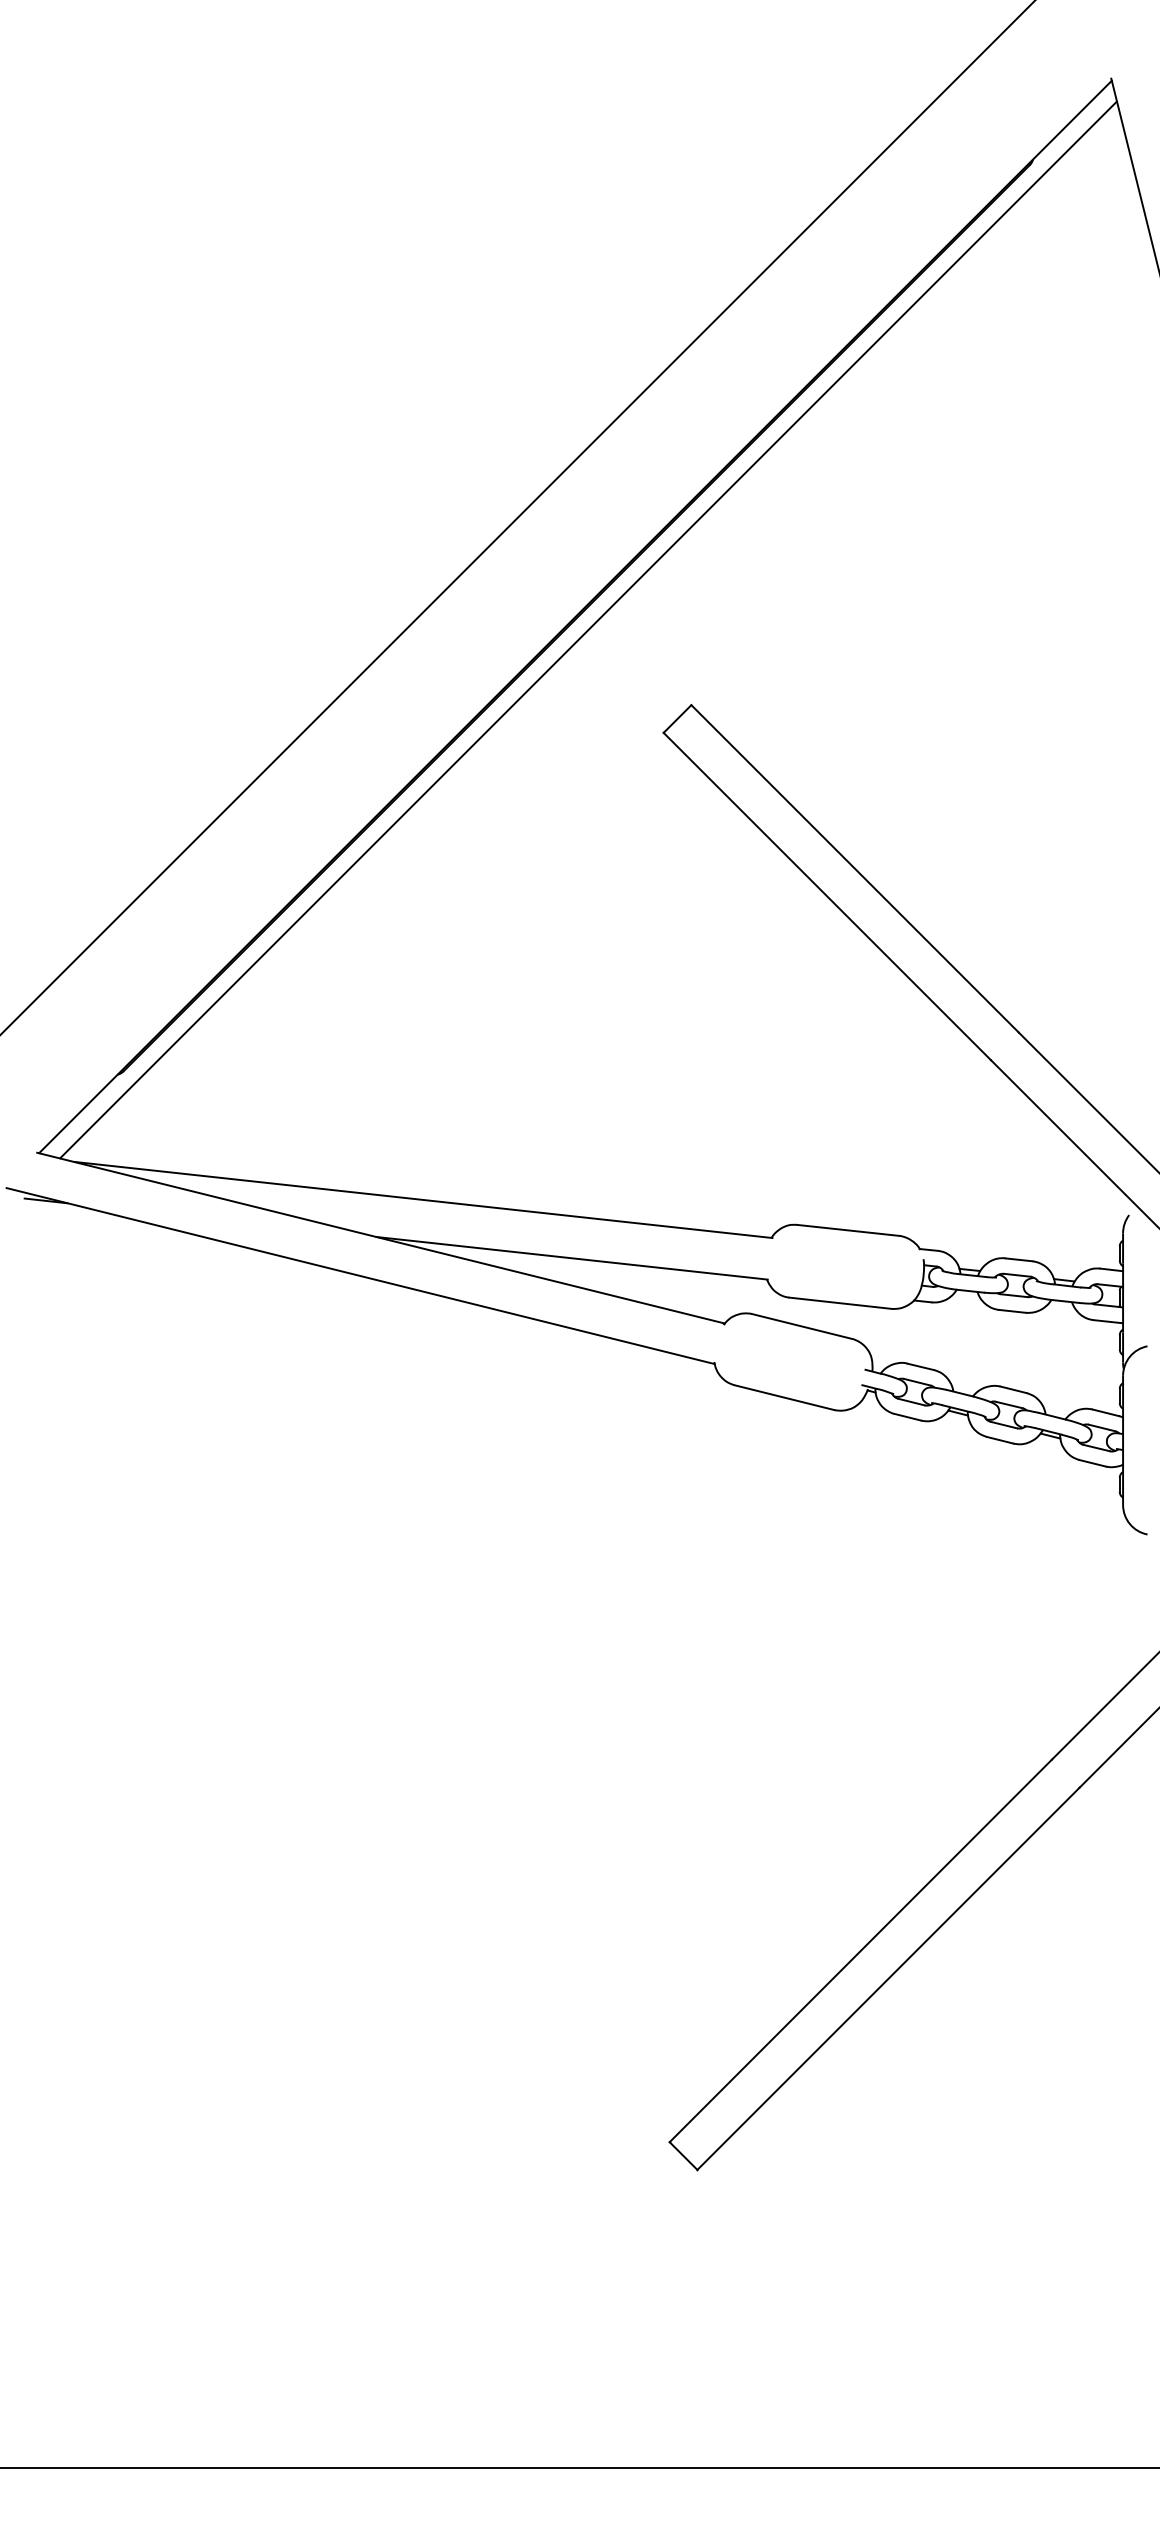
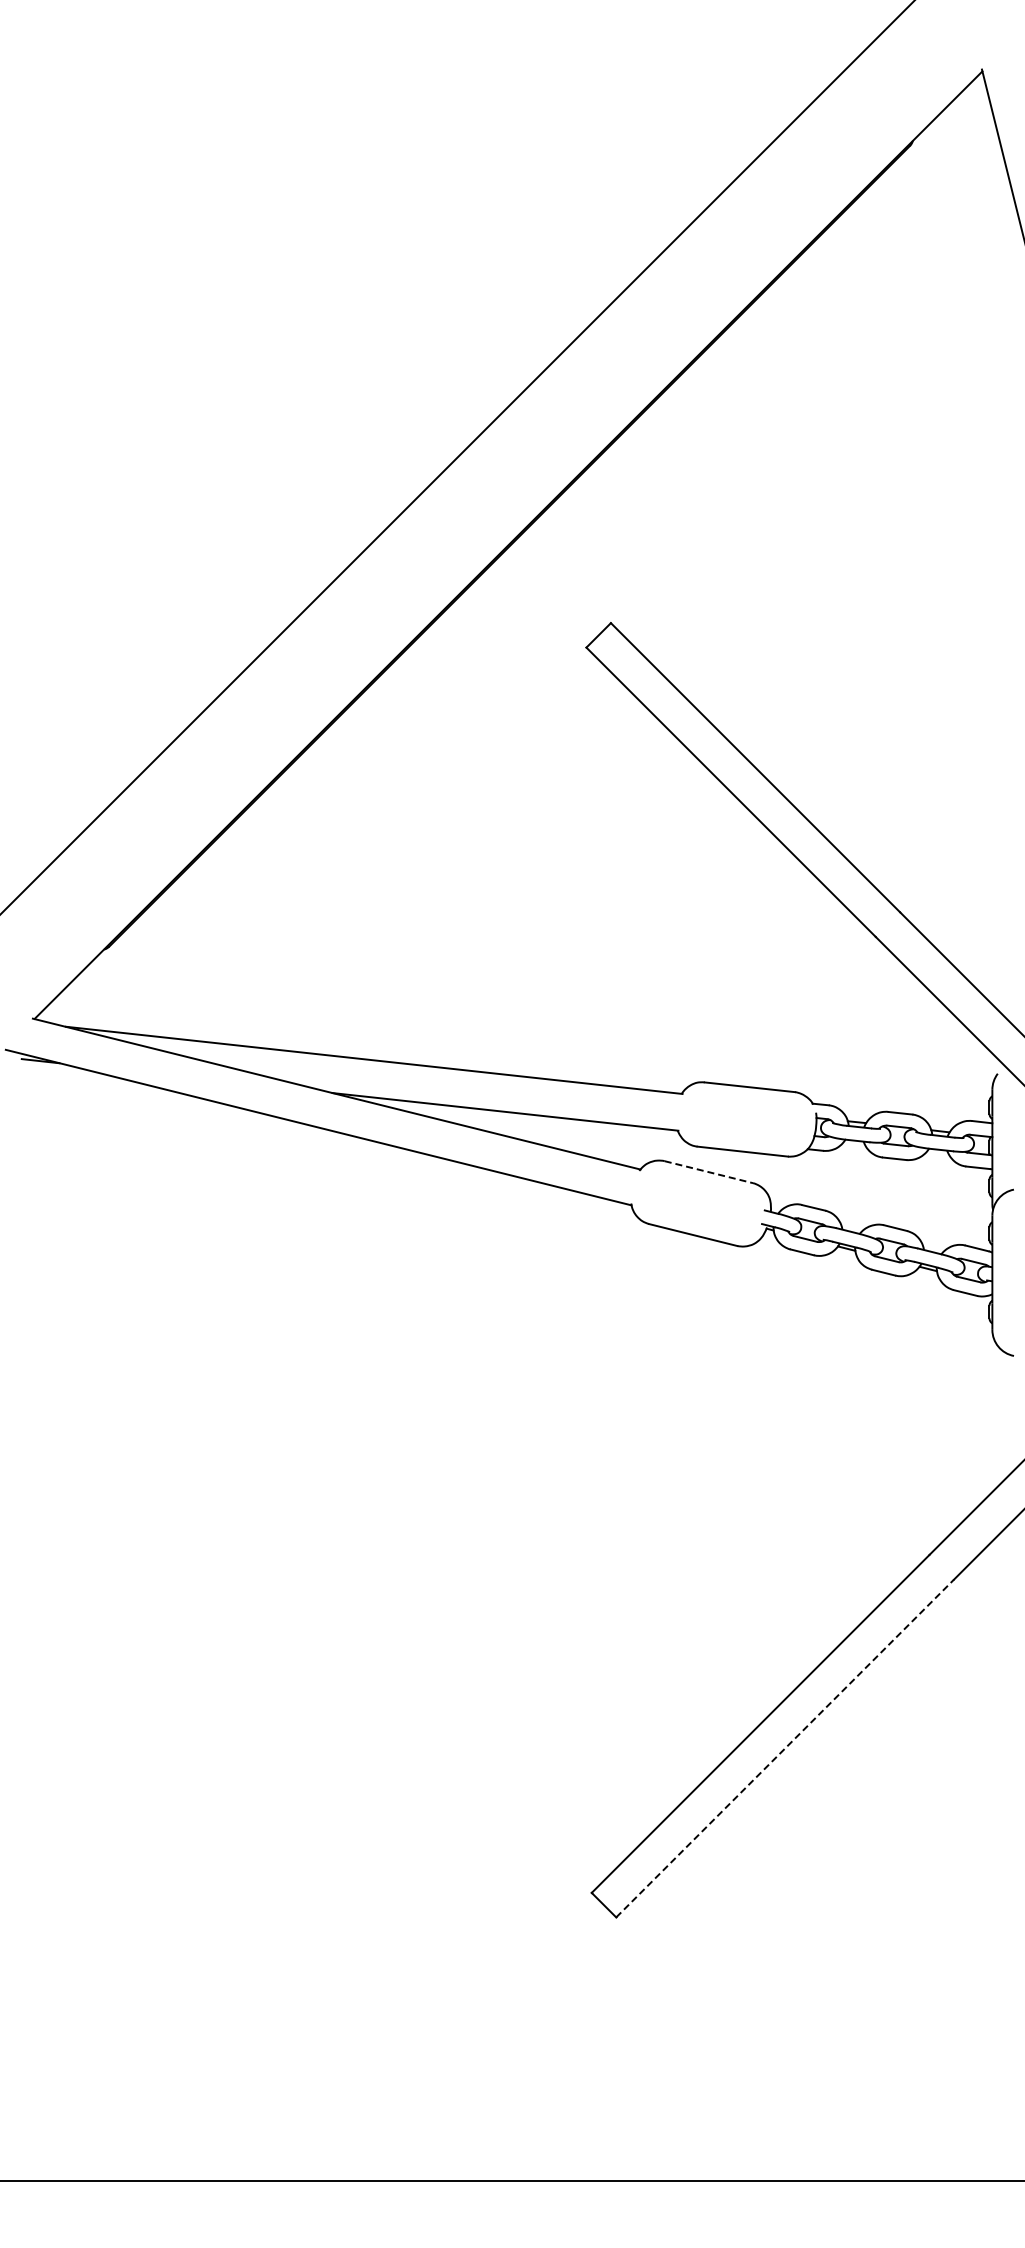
line: (587, 629) -> (519, 556), removed
line: (802, 1326) -> (709, 1172), solid -> dashed
line: (888, 1978) -> (785, 1748), solid -> dashed

